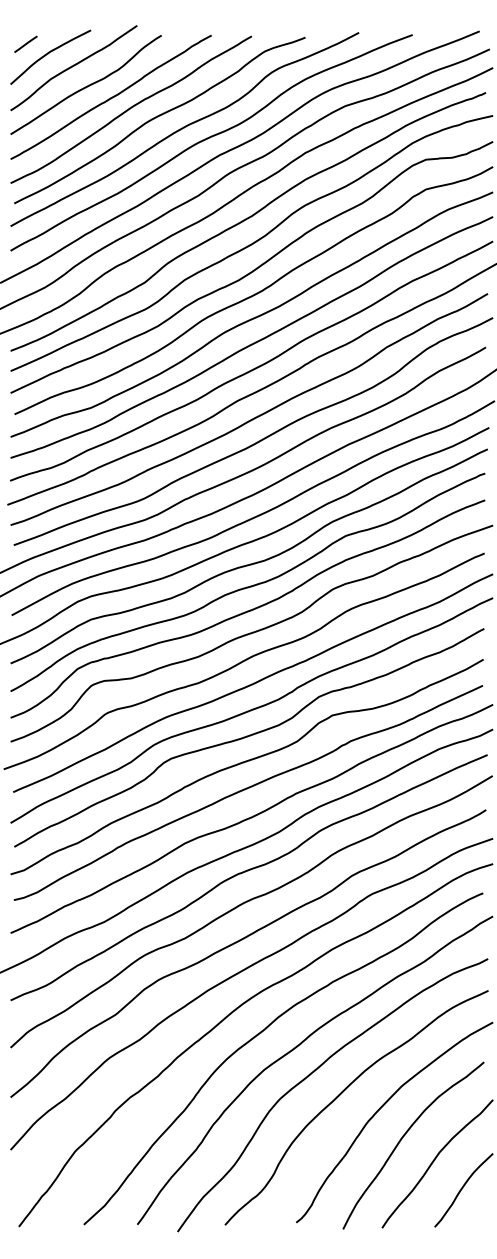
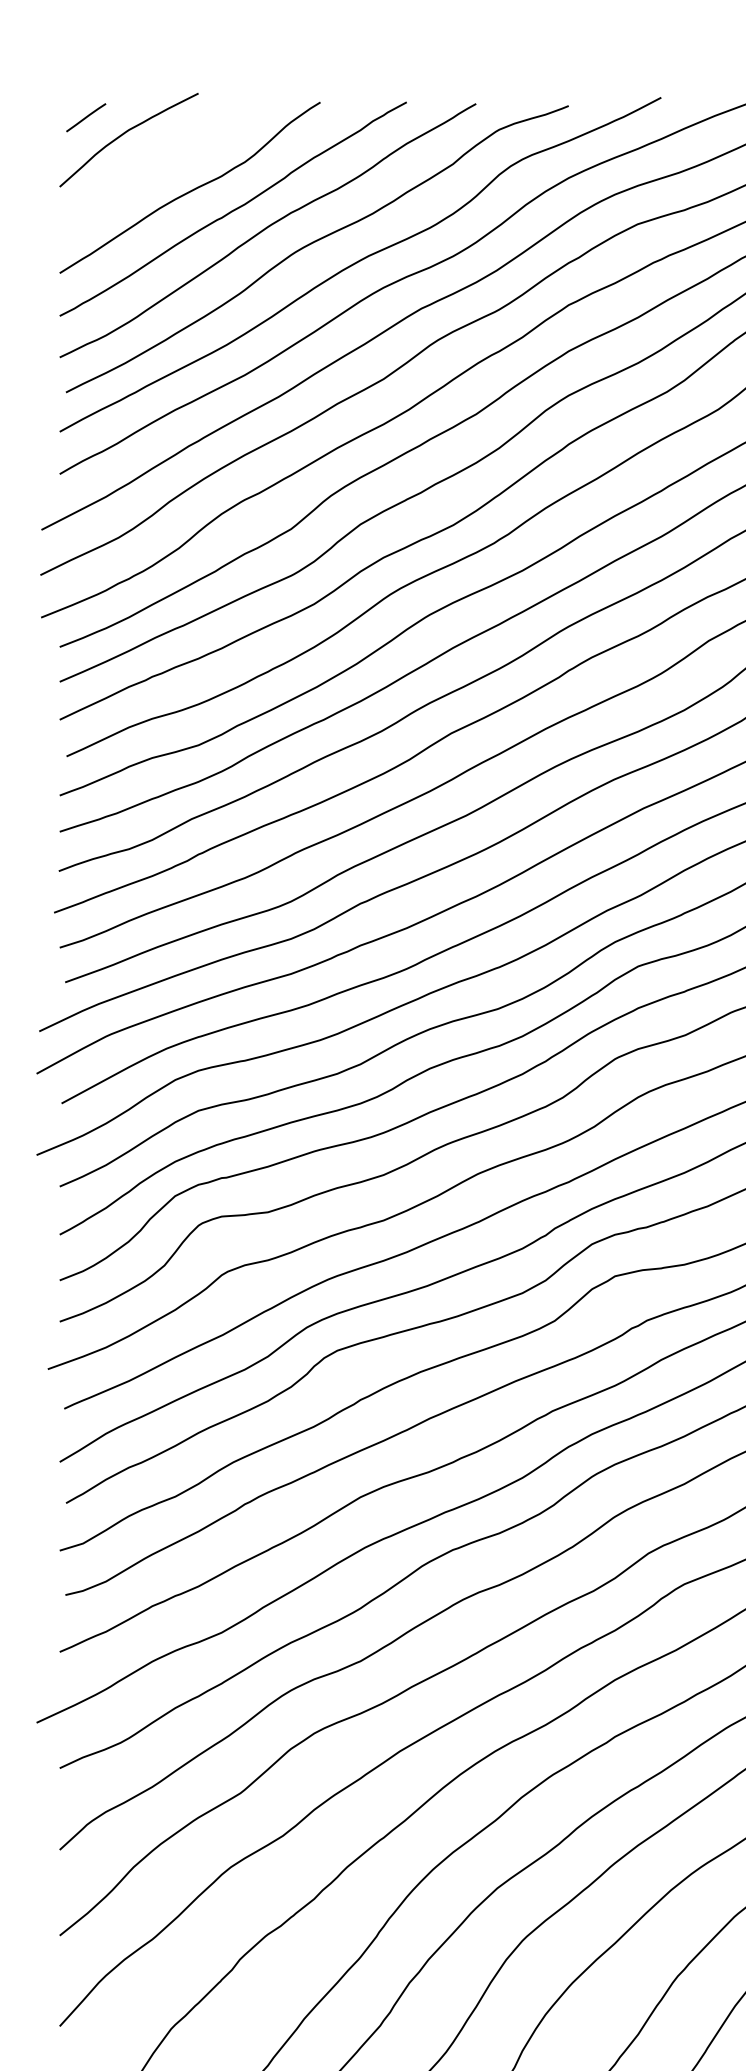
curve: (72, 67) -> (166, 157), removed

